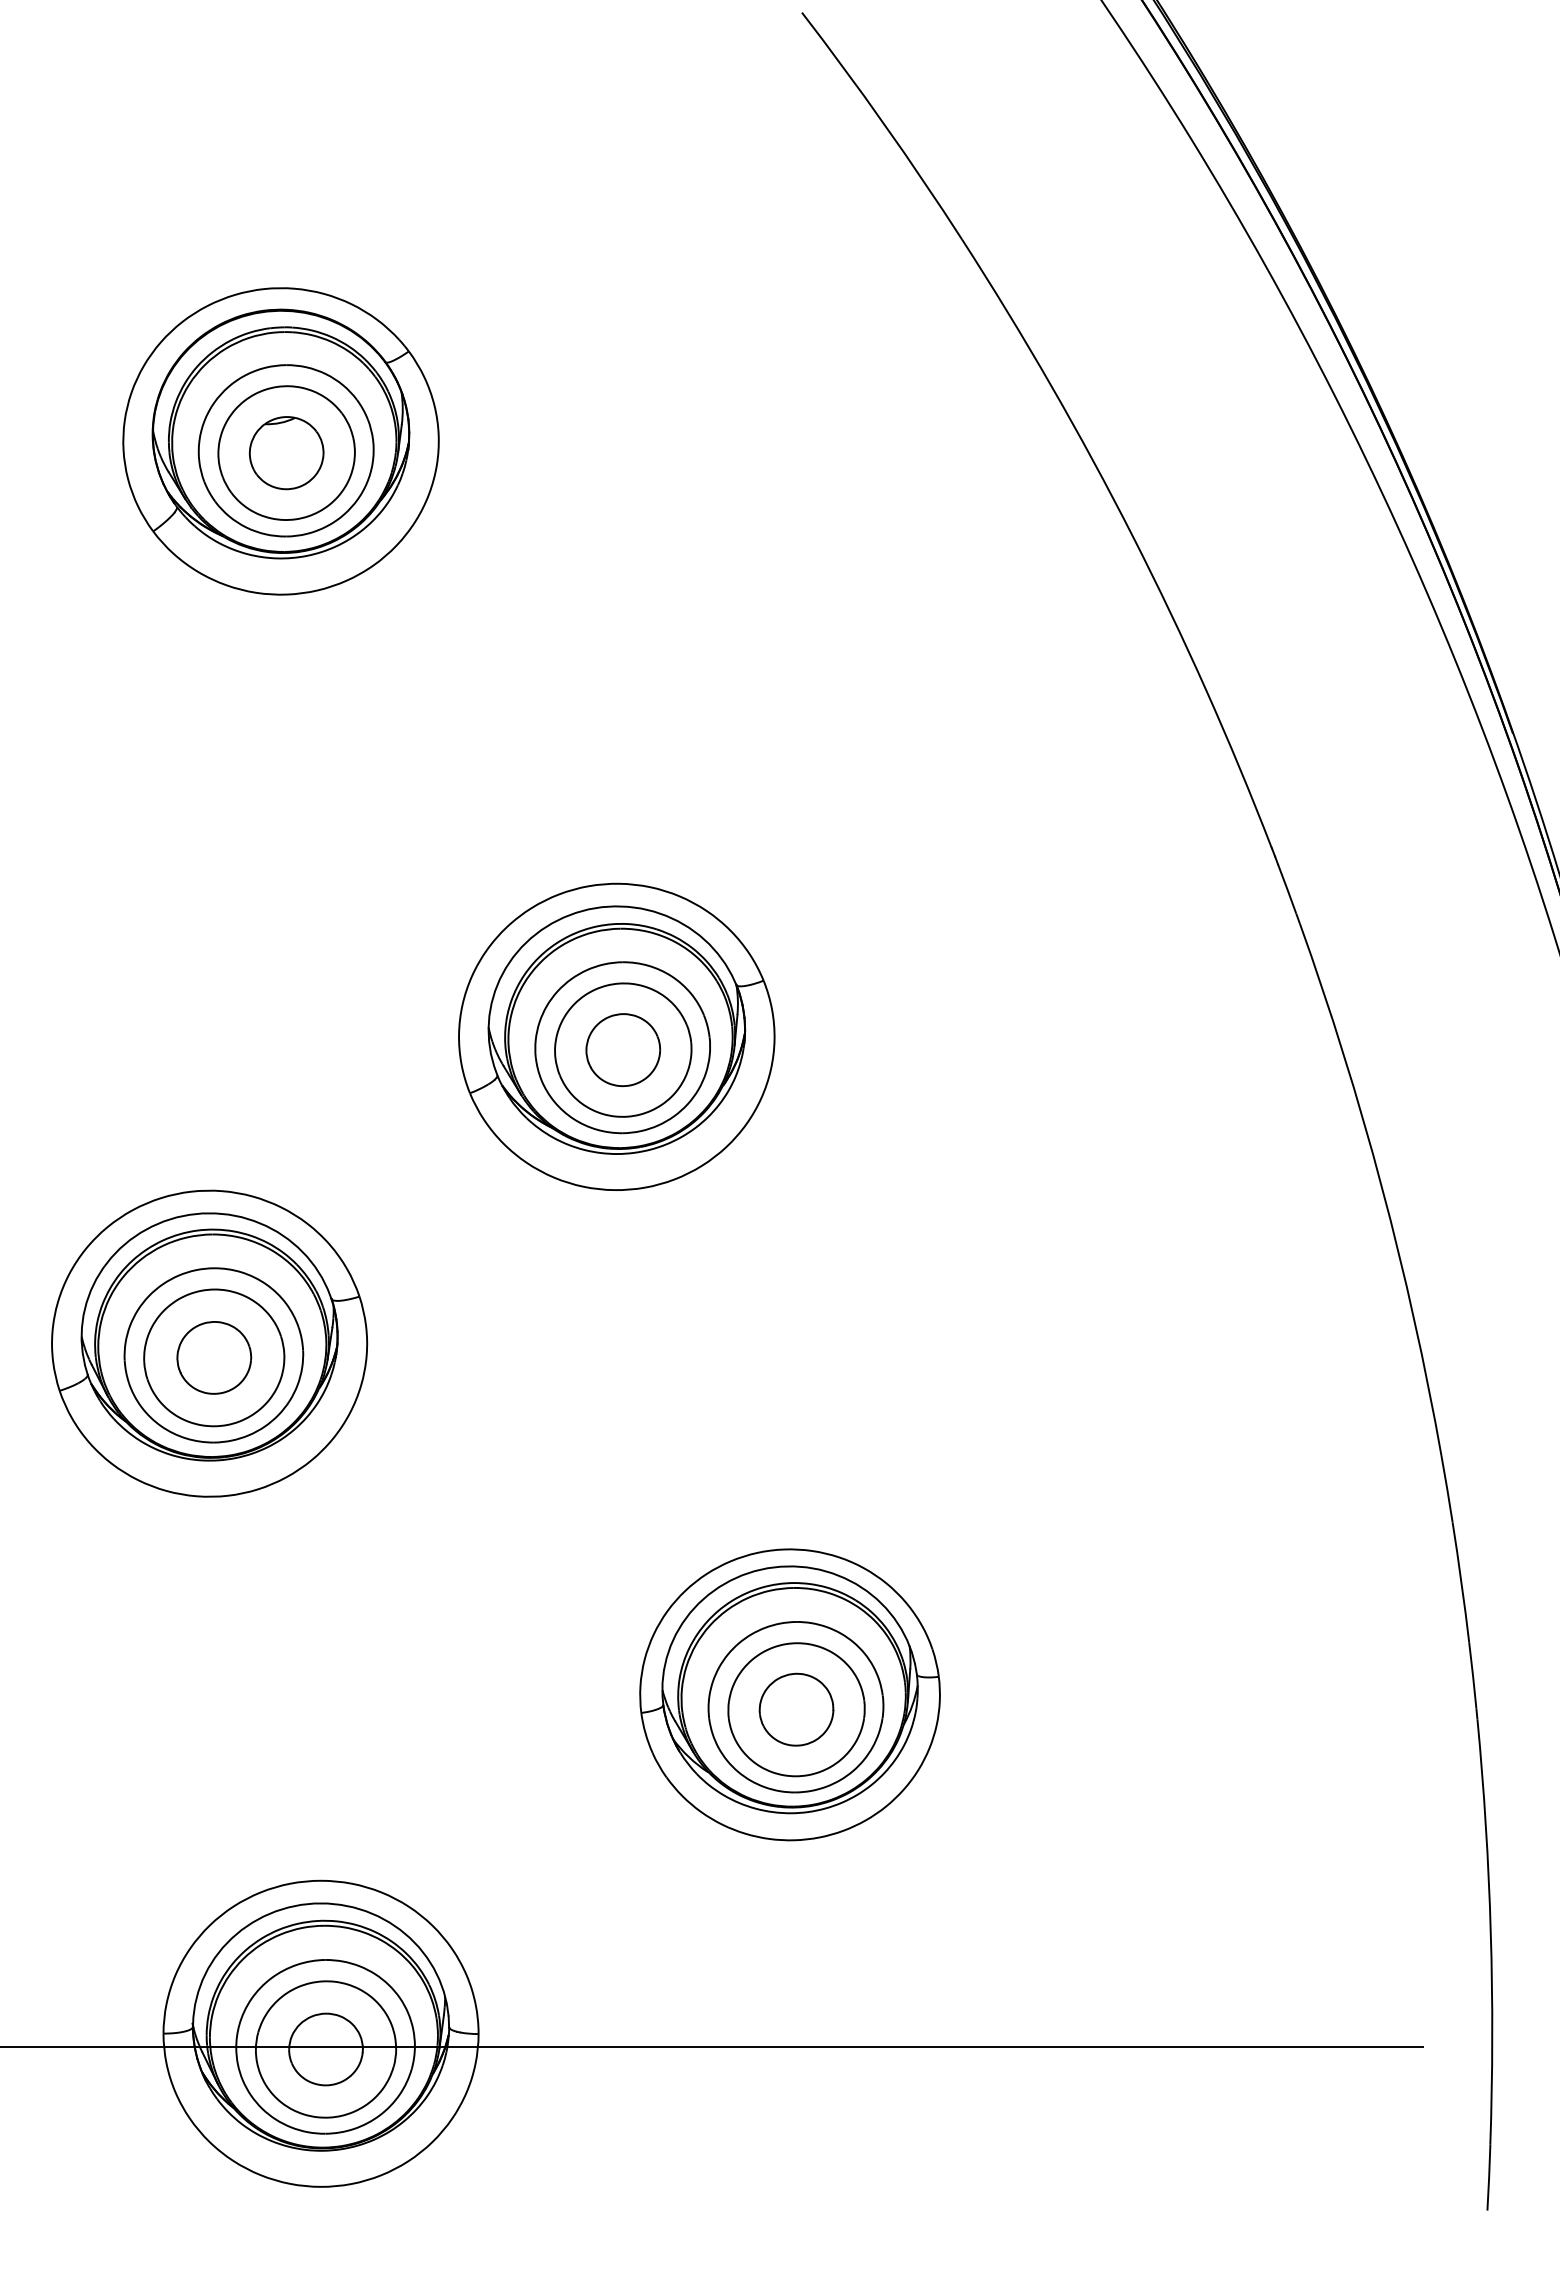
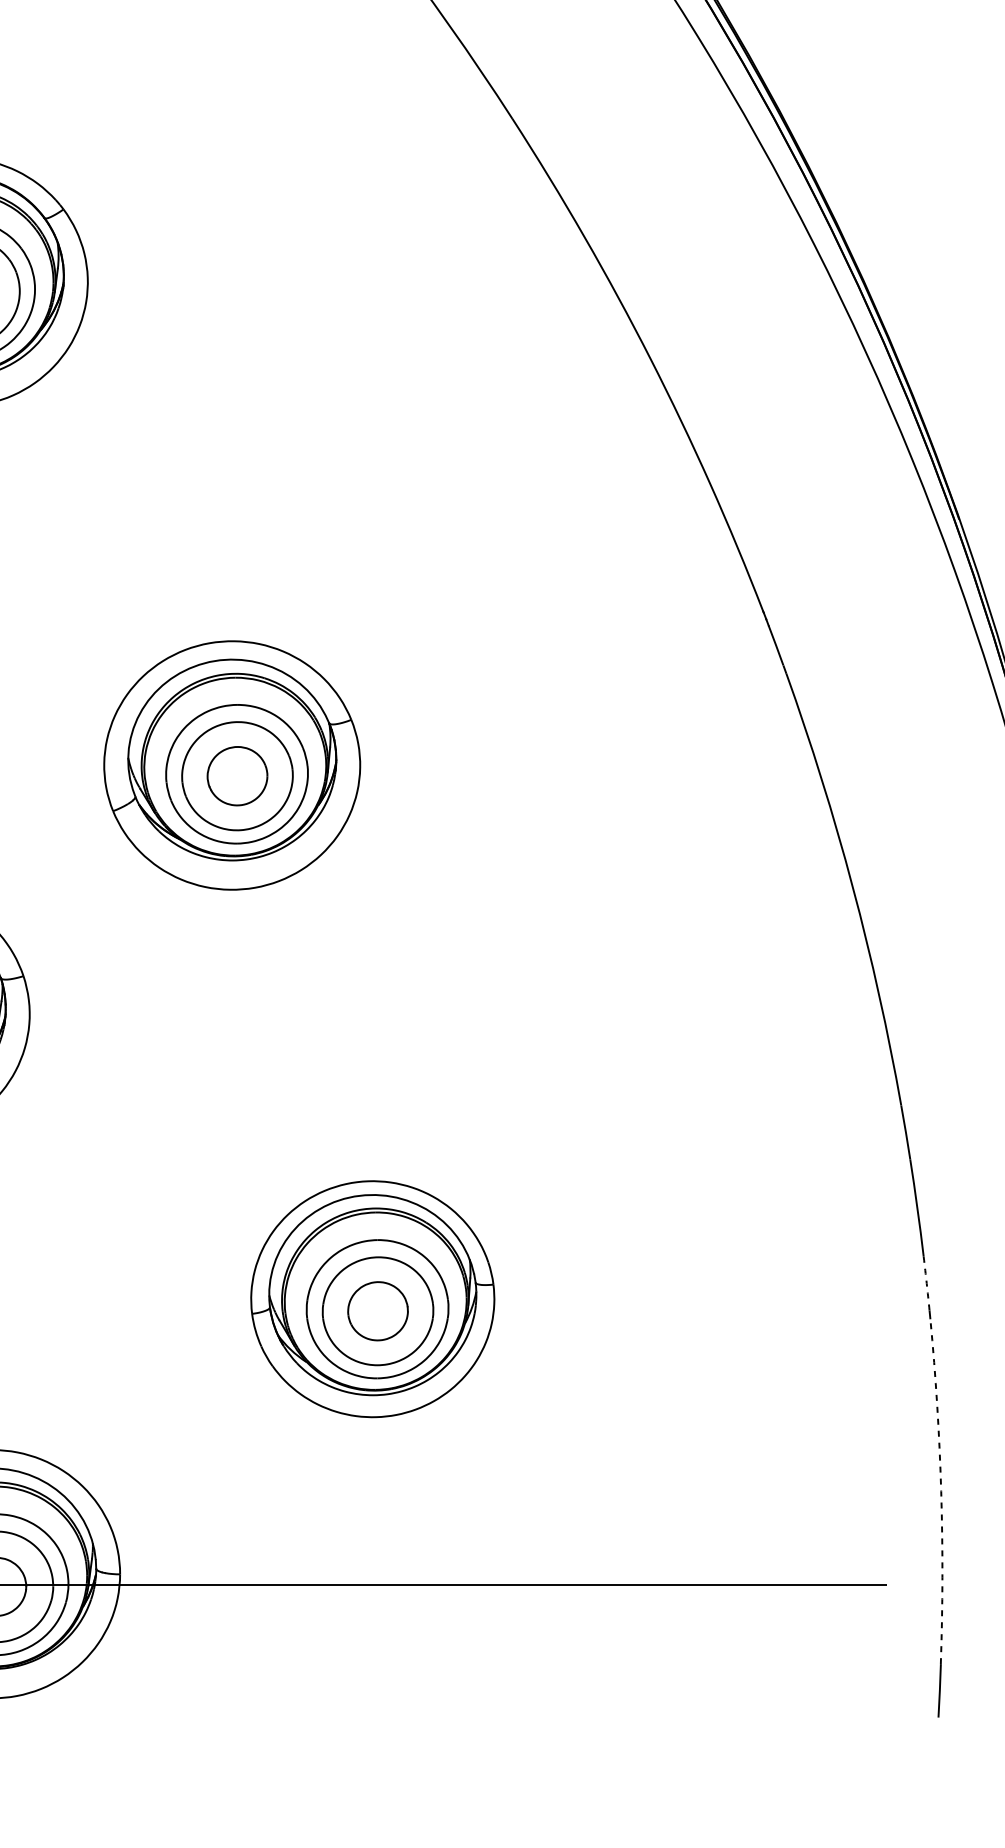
arc: (1472, 1675) -> (926, 1283), solid -> dashed
arc: (1490, 1931) -> (940, 1491), solid -> dashed

